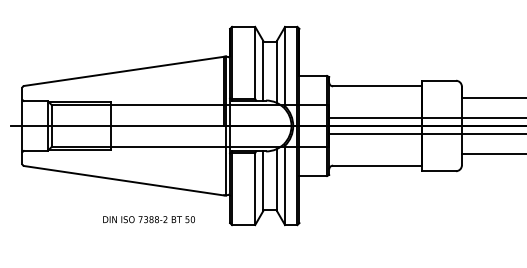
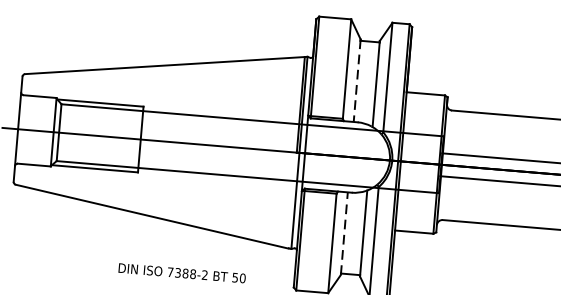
line: (263, 70) -> (357, 80), solid -> dashed
line: (263, 181) -> (344, 233), solid -> dashed

